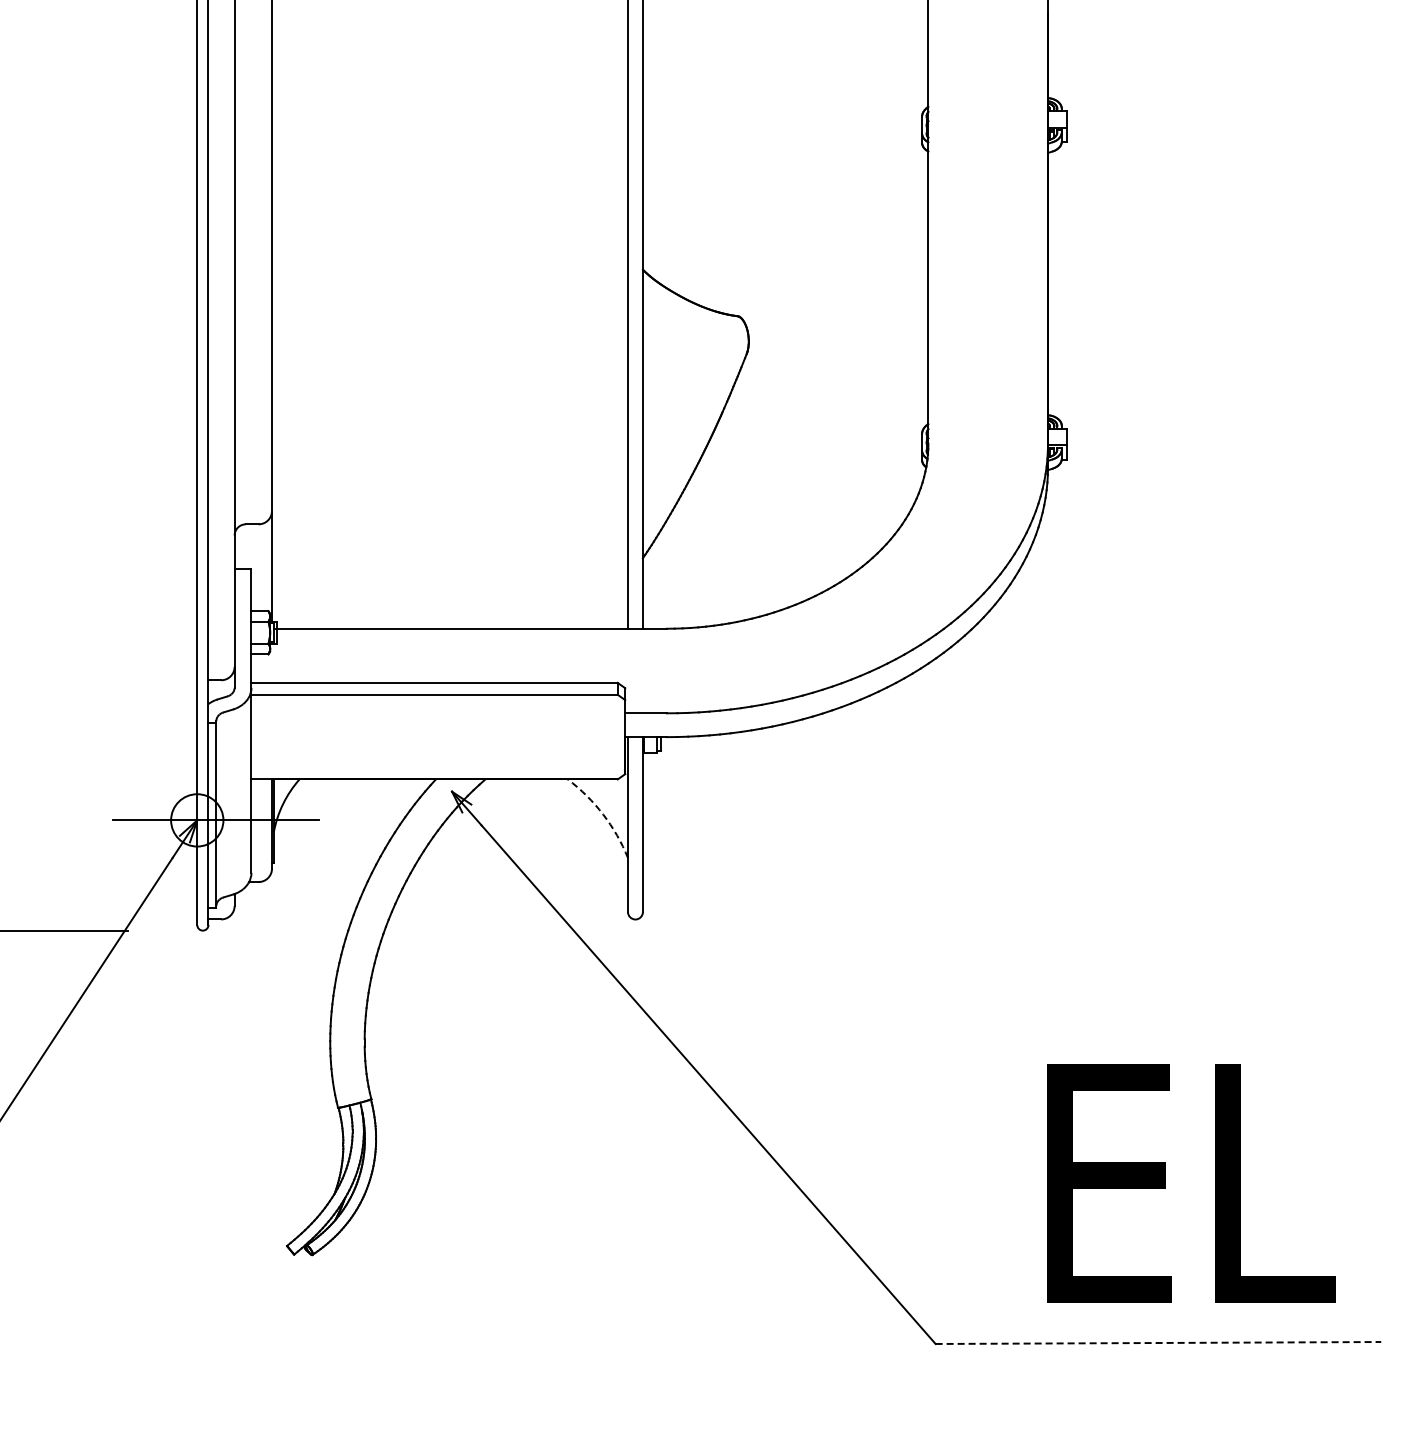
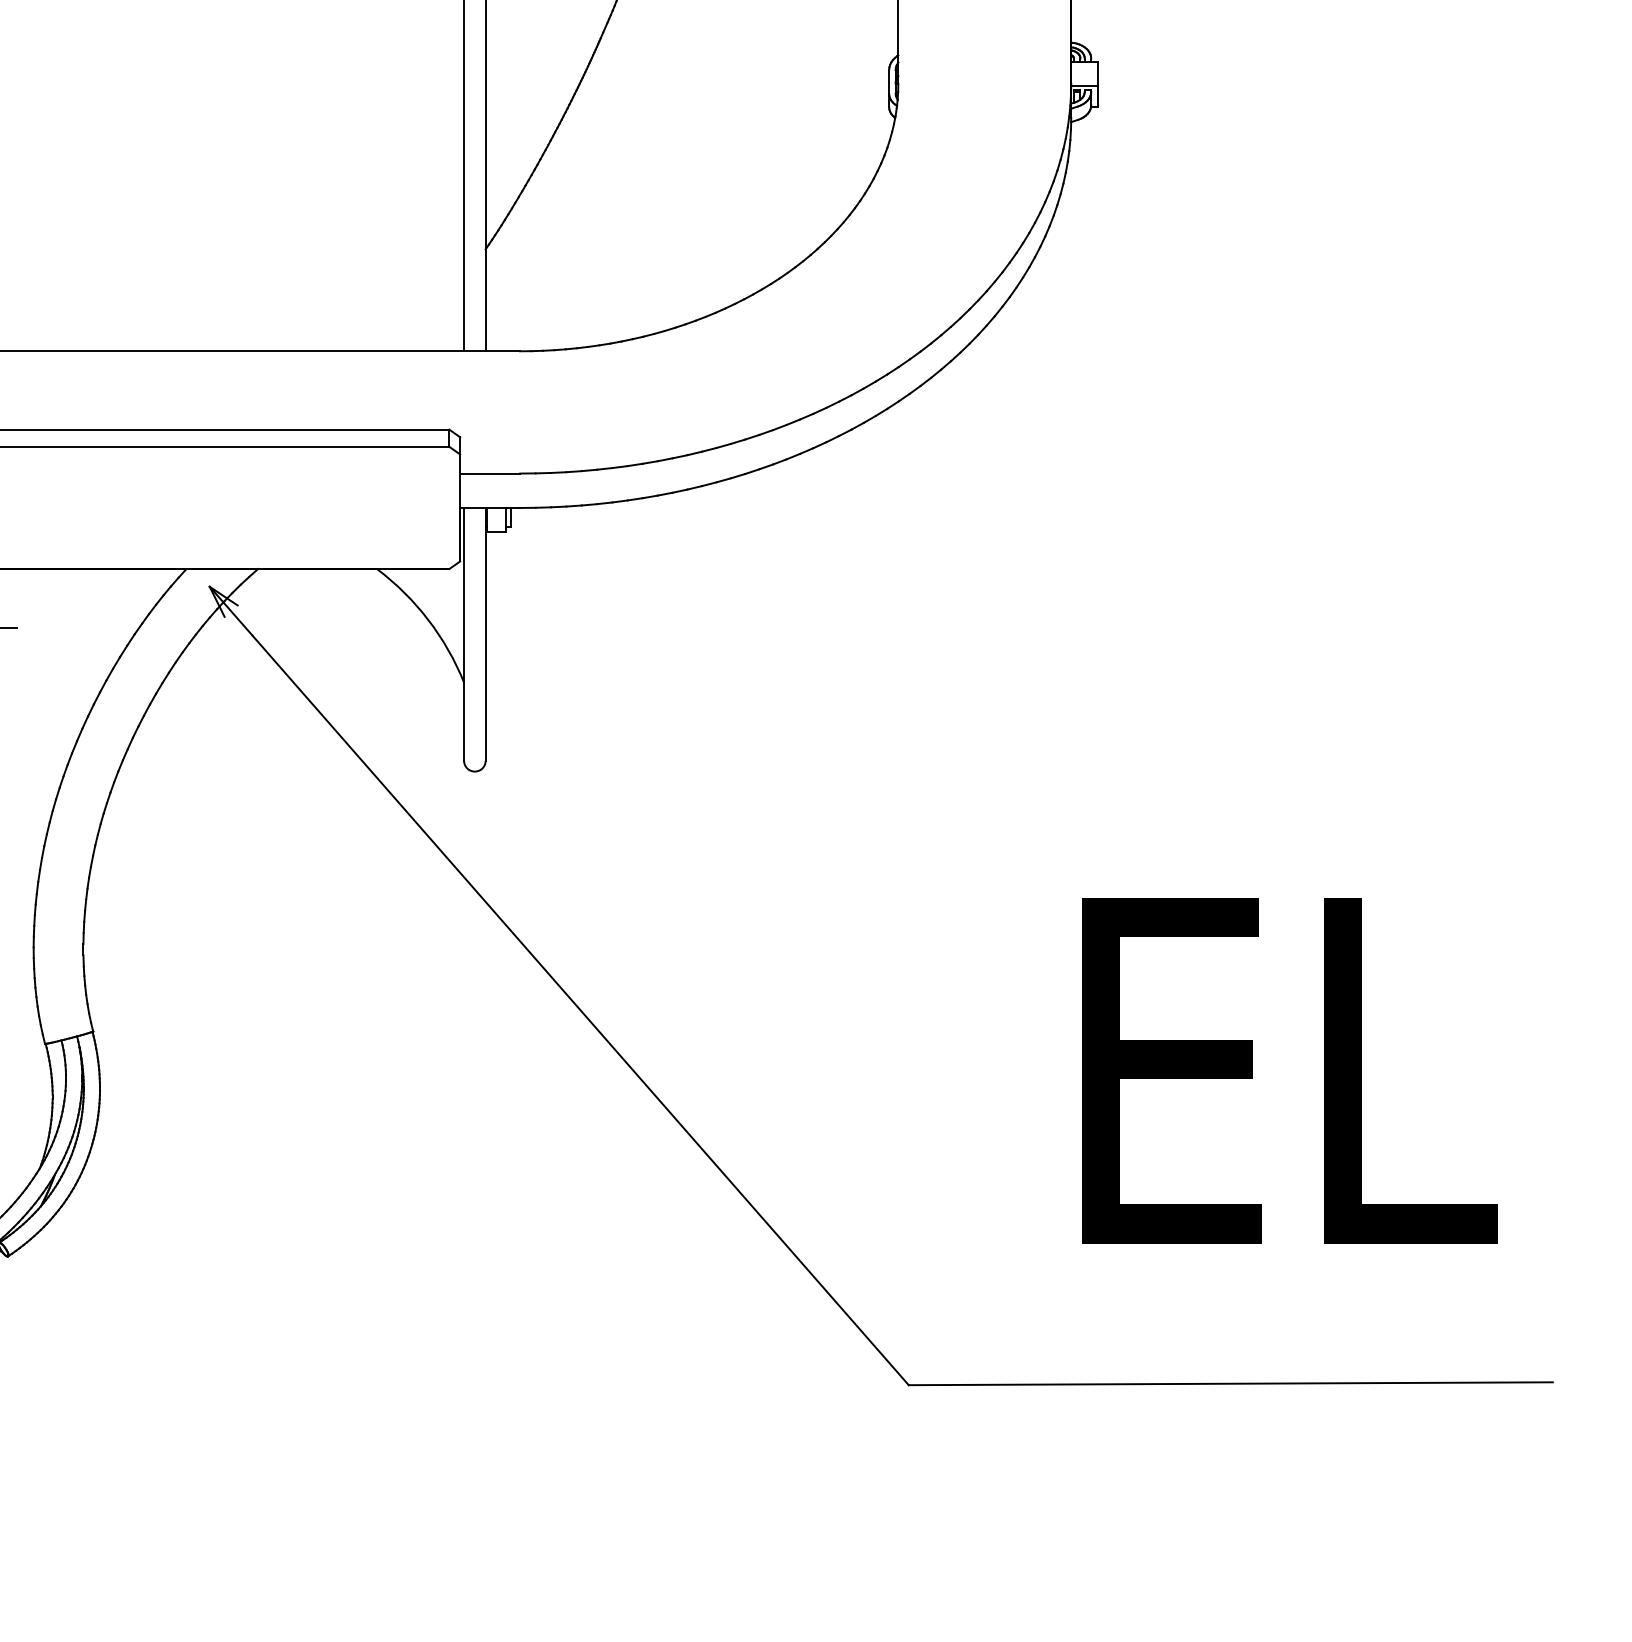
arc: (603, 814) -> (428, 619), dashed -> solid
text: (1191, 1183) -> (1290, 1070), moved
line: (1158, 1343) -> (1230, 1384), dashed -> solid

